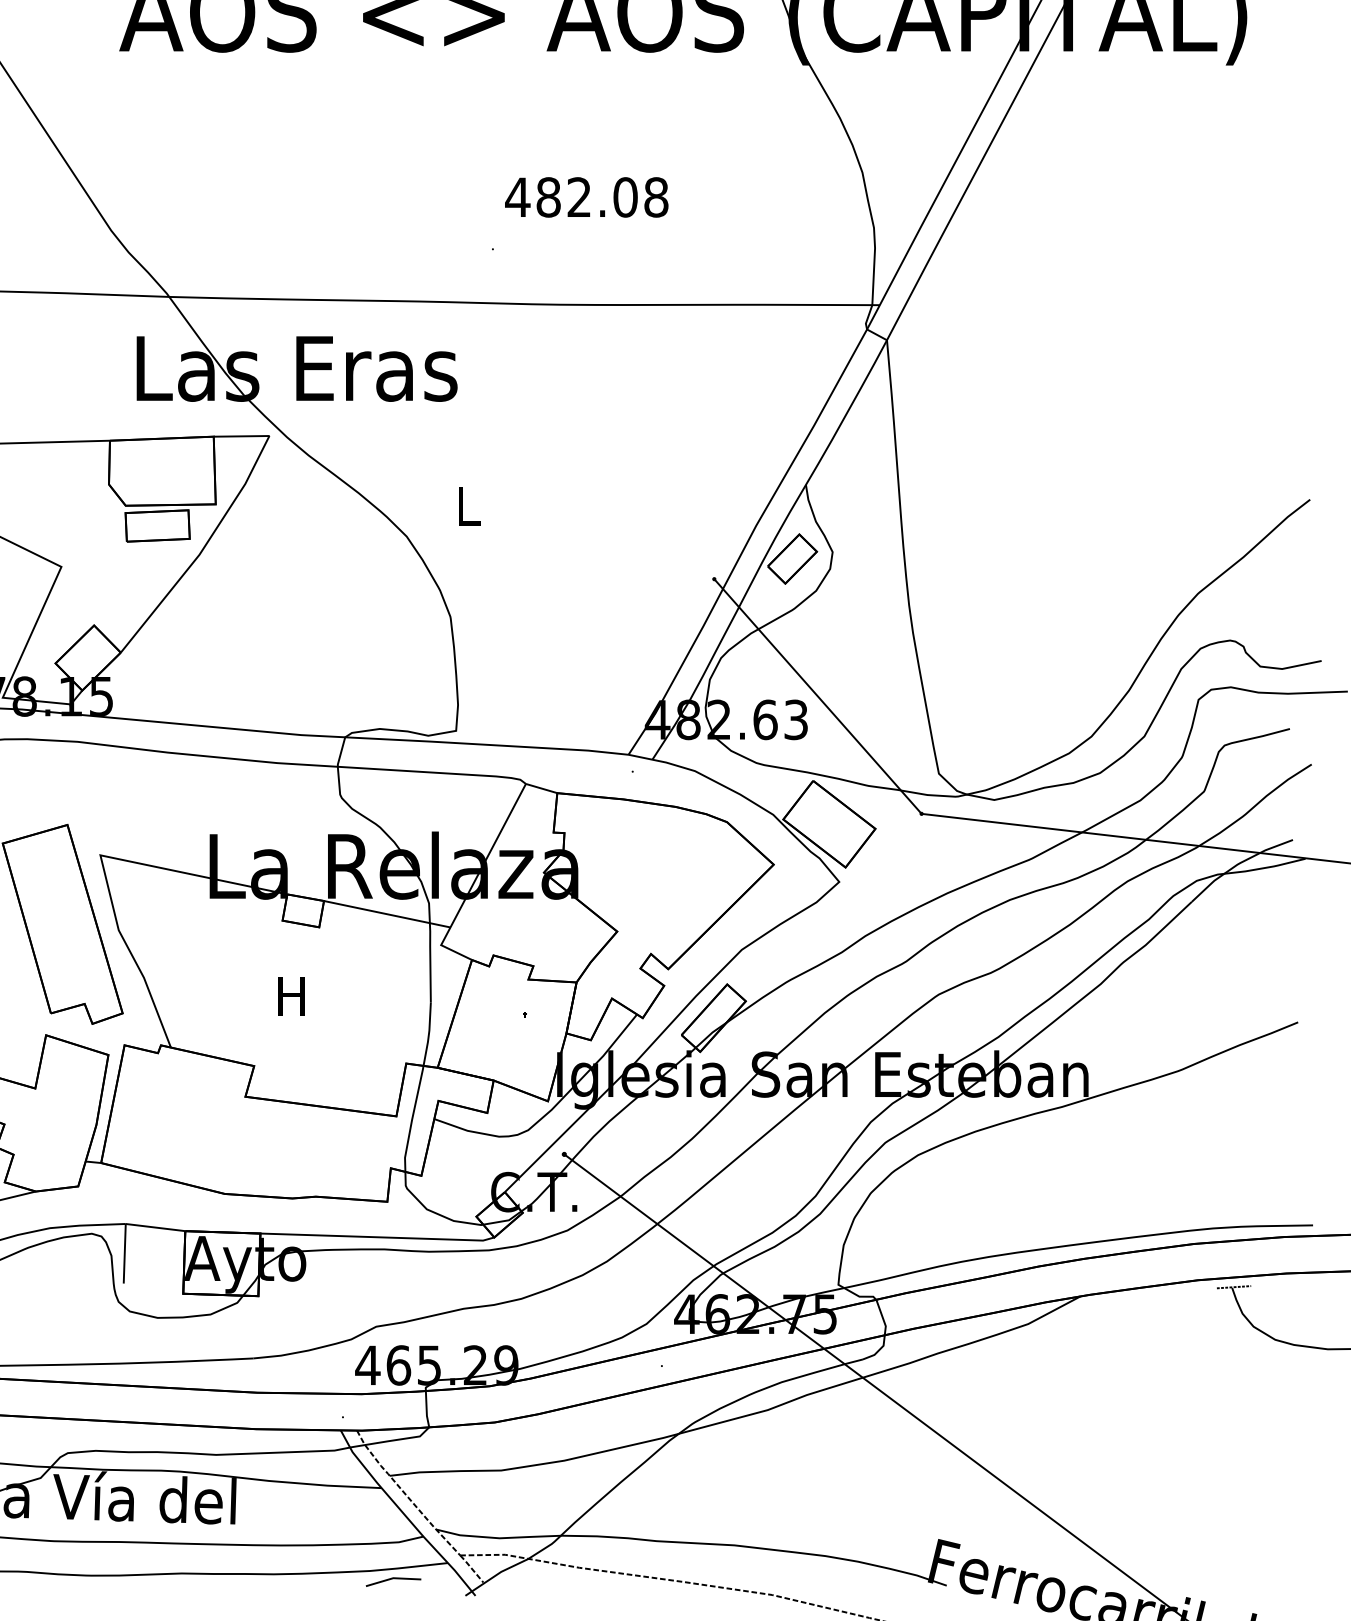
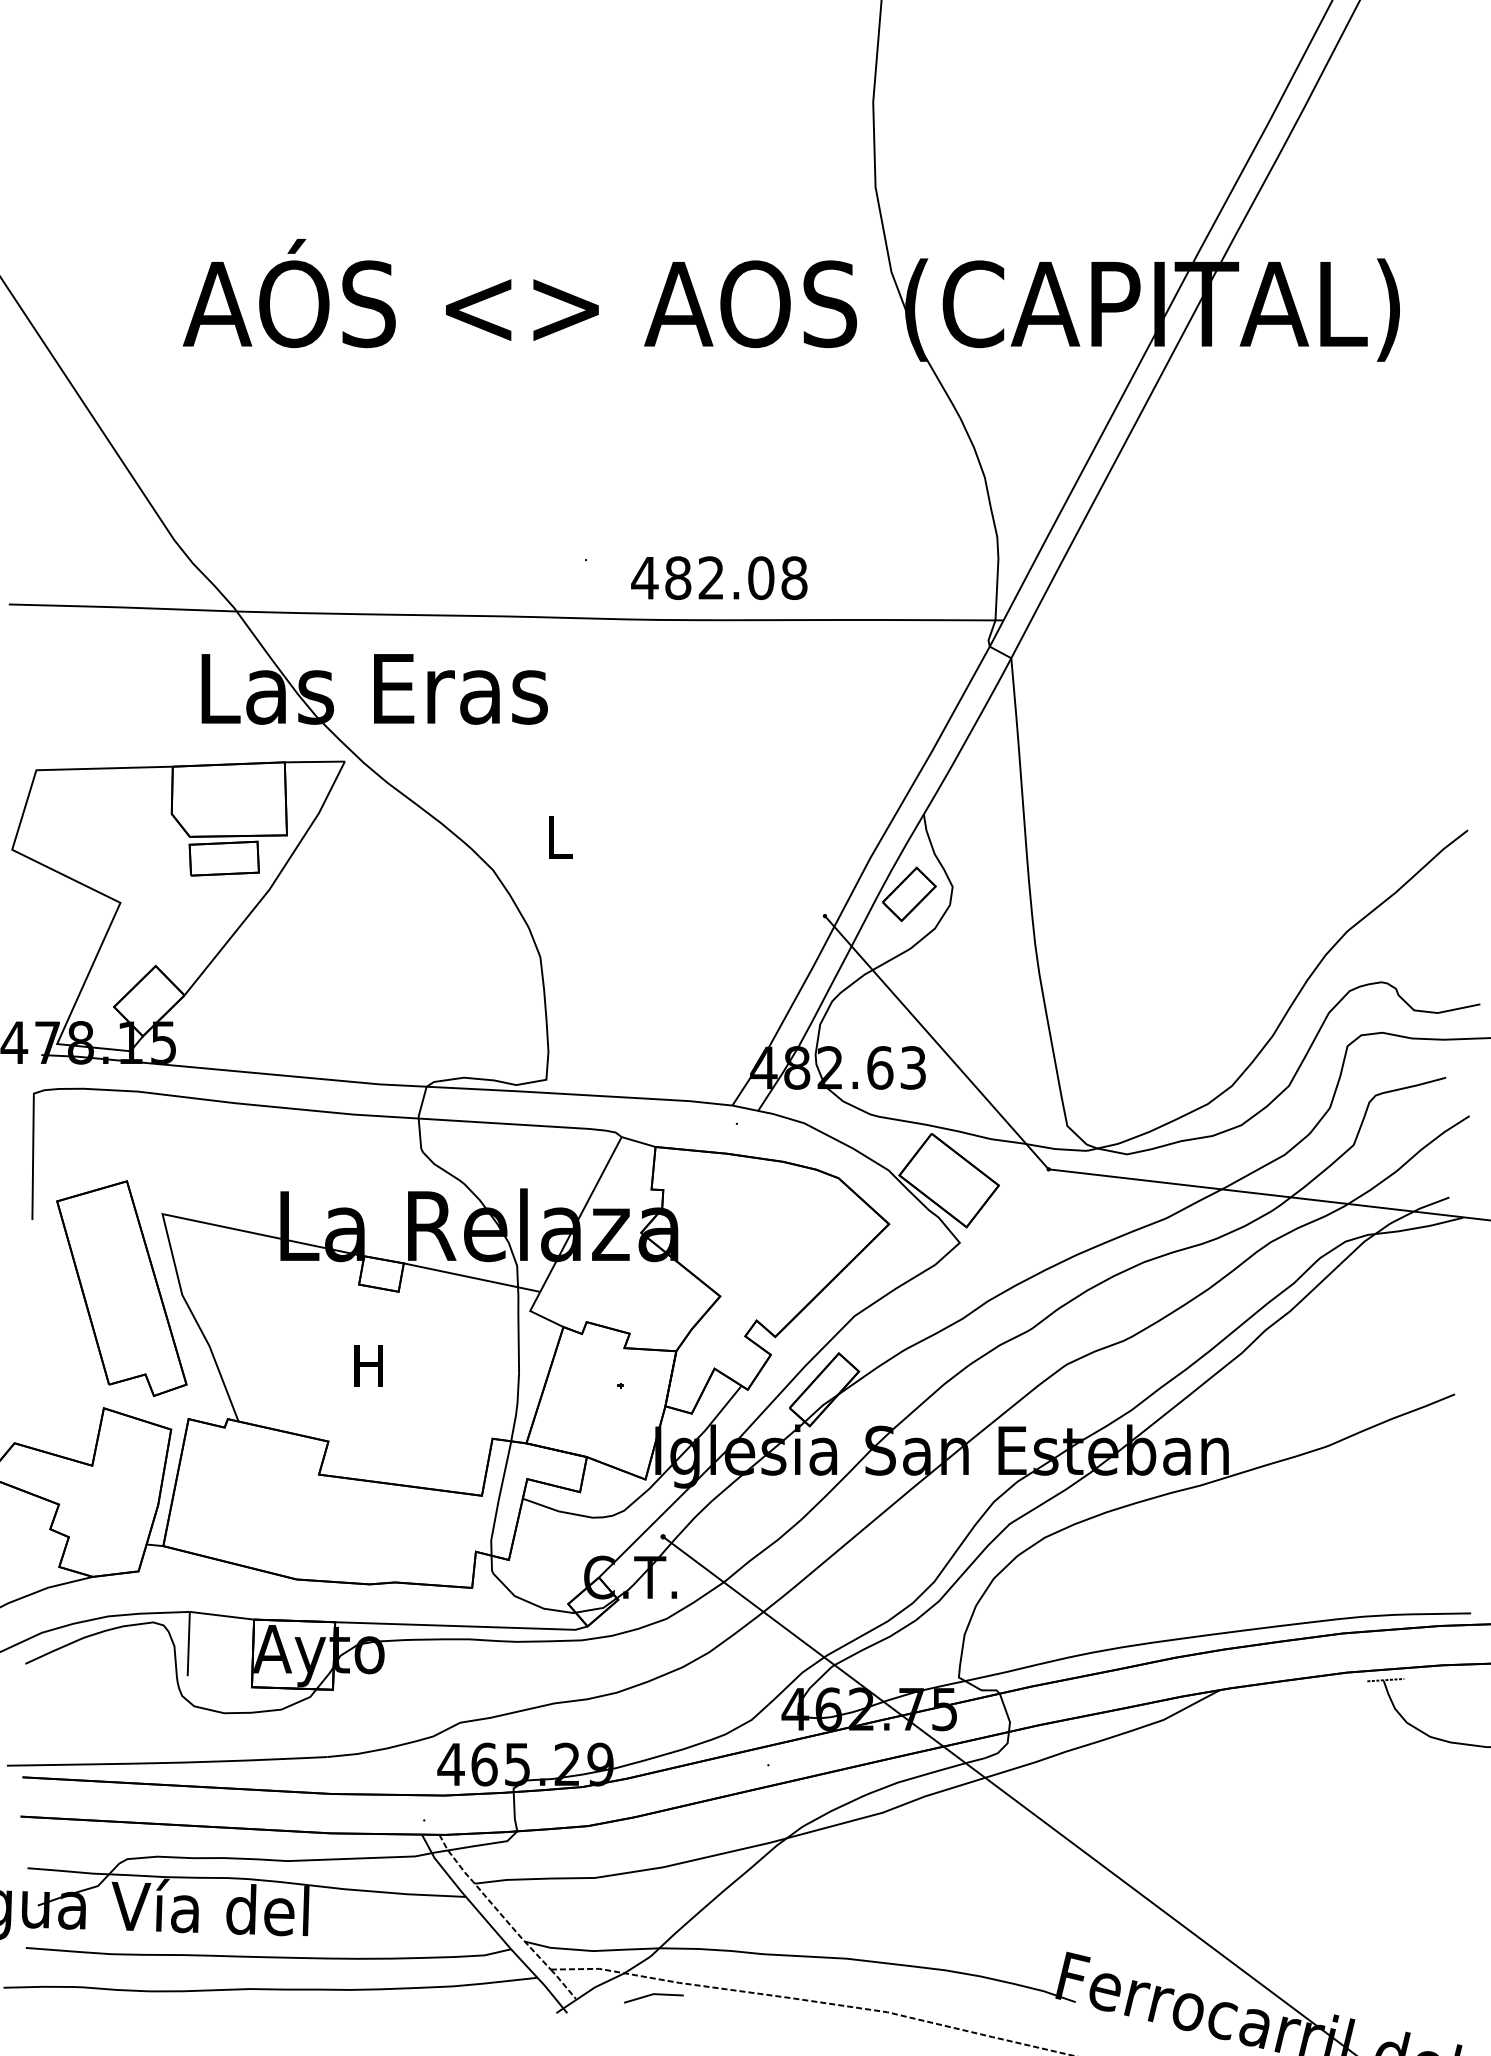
text: (586, 196) -> (719, 577), moved
line: (393, 1579) -> (653, 1995), moved

